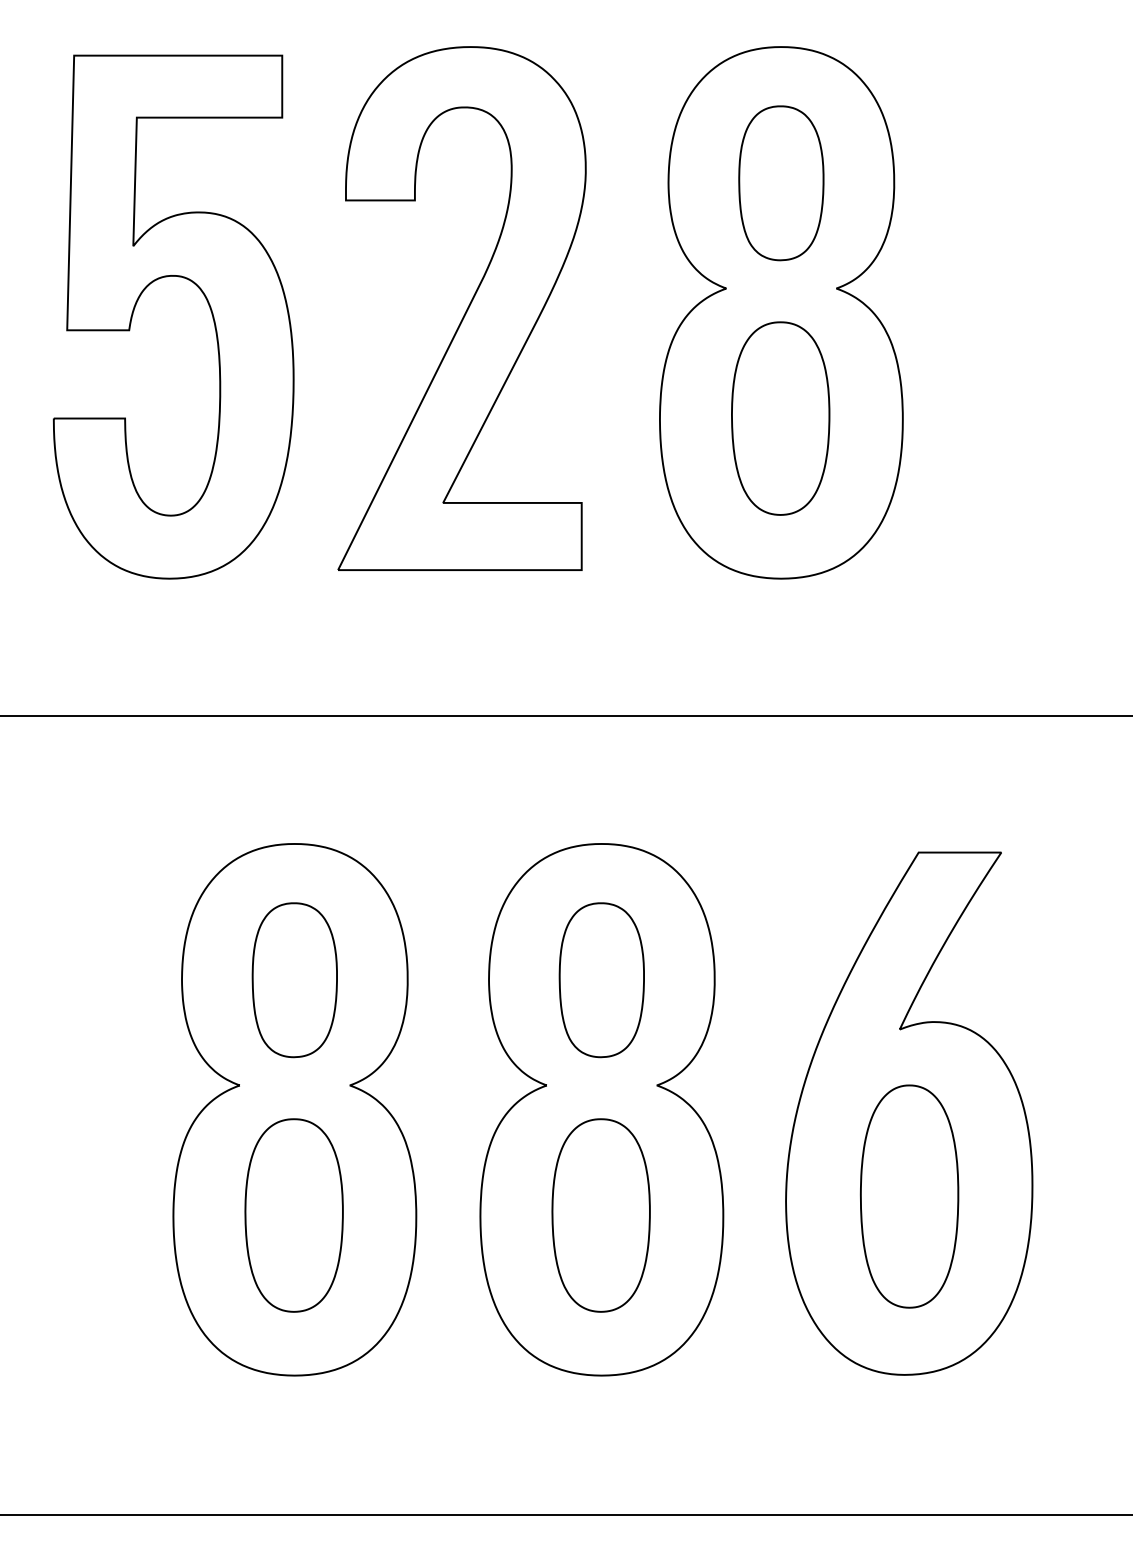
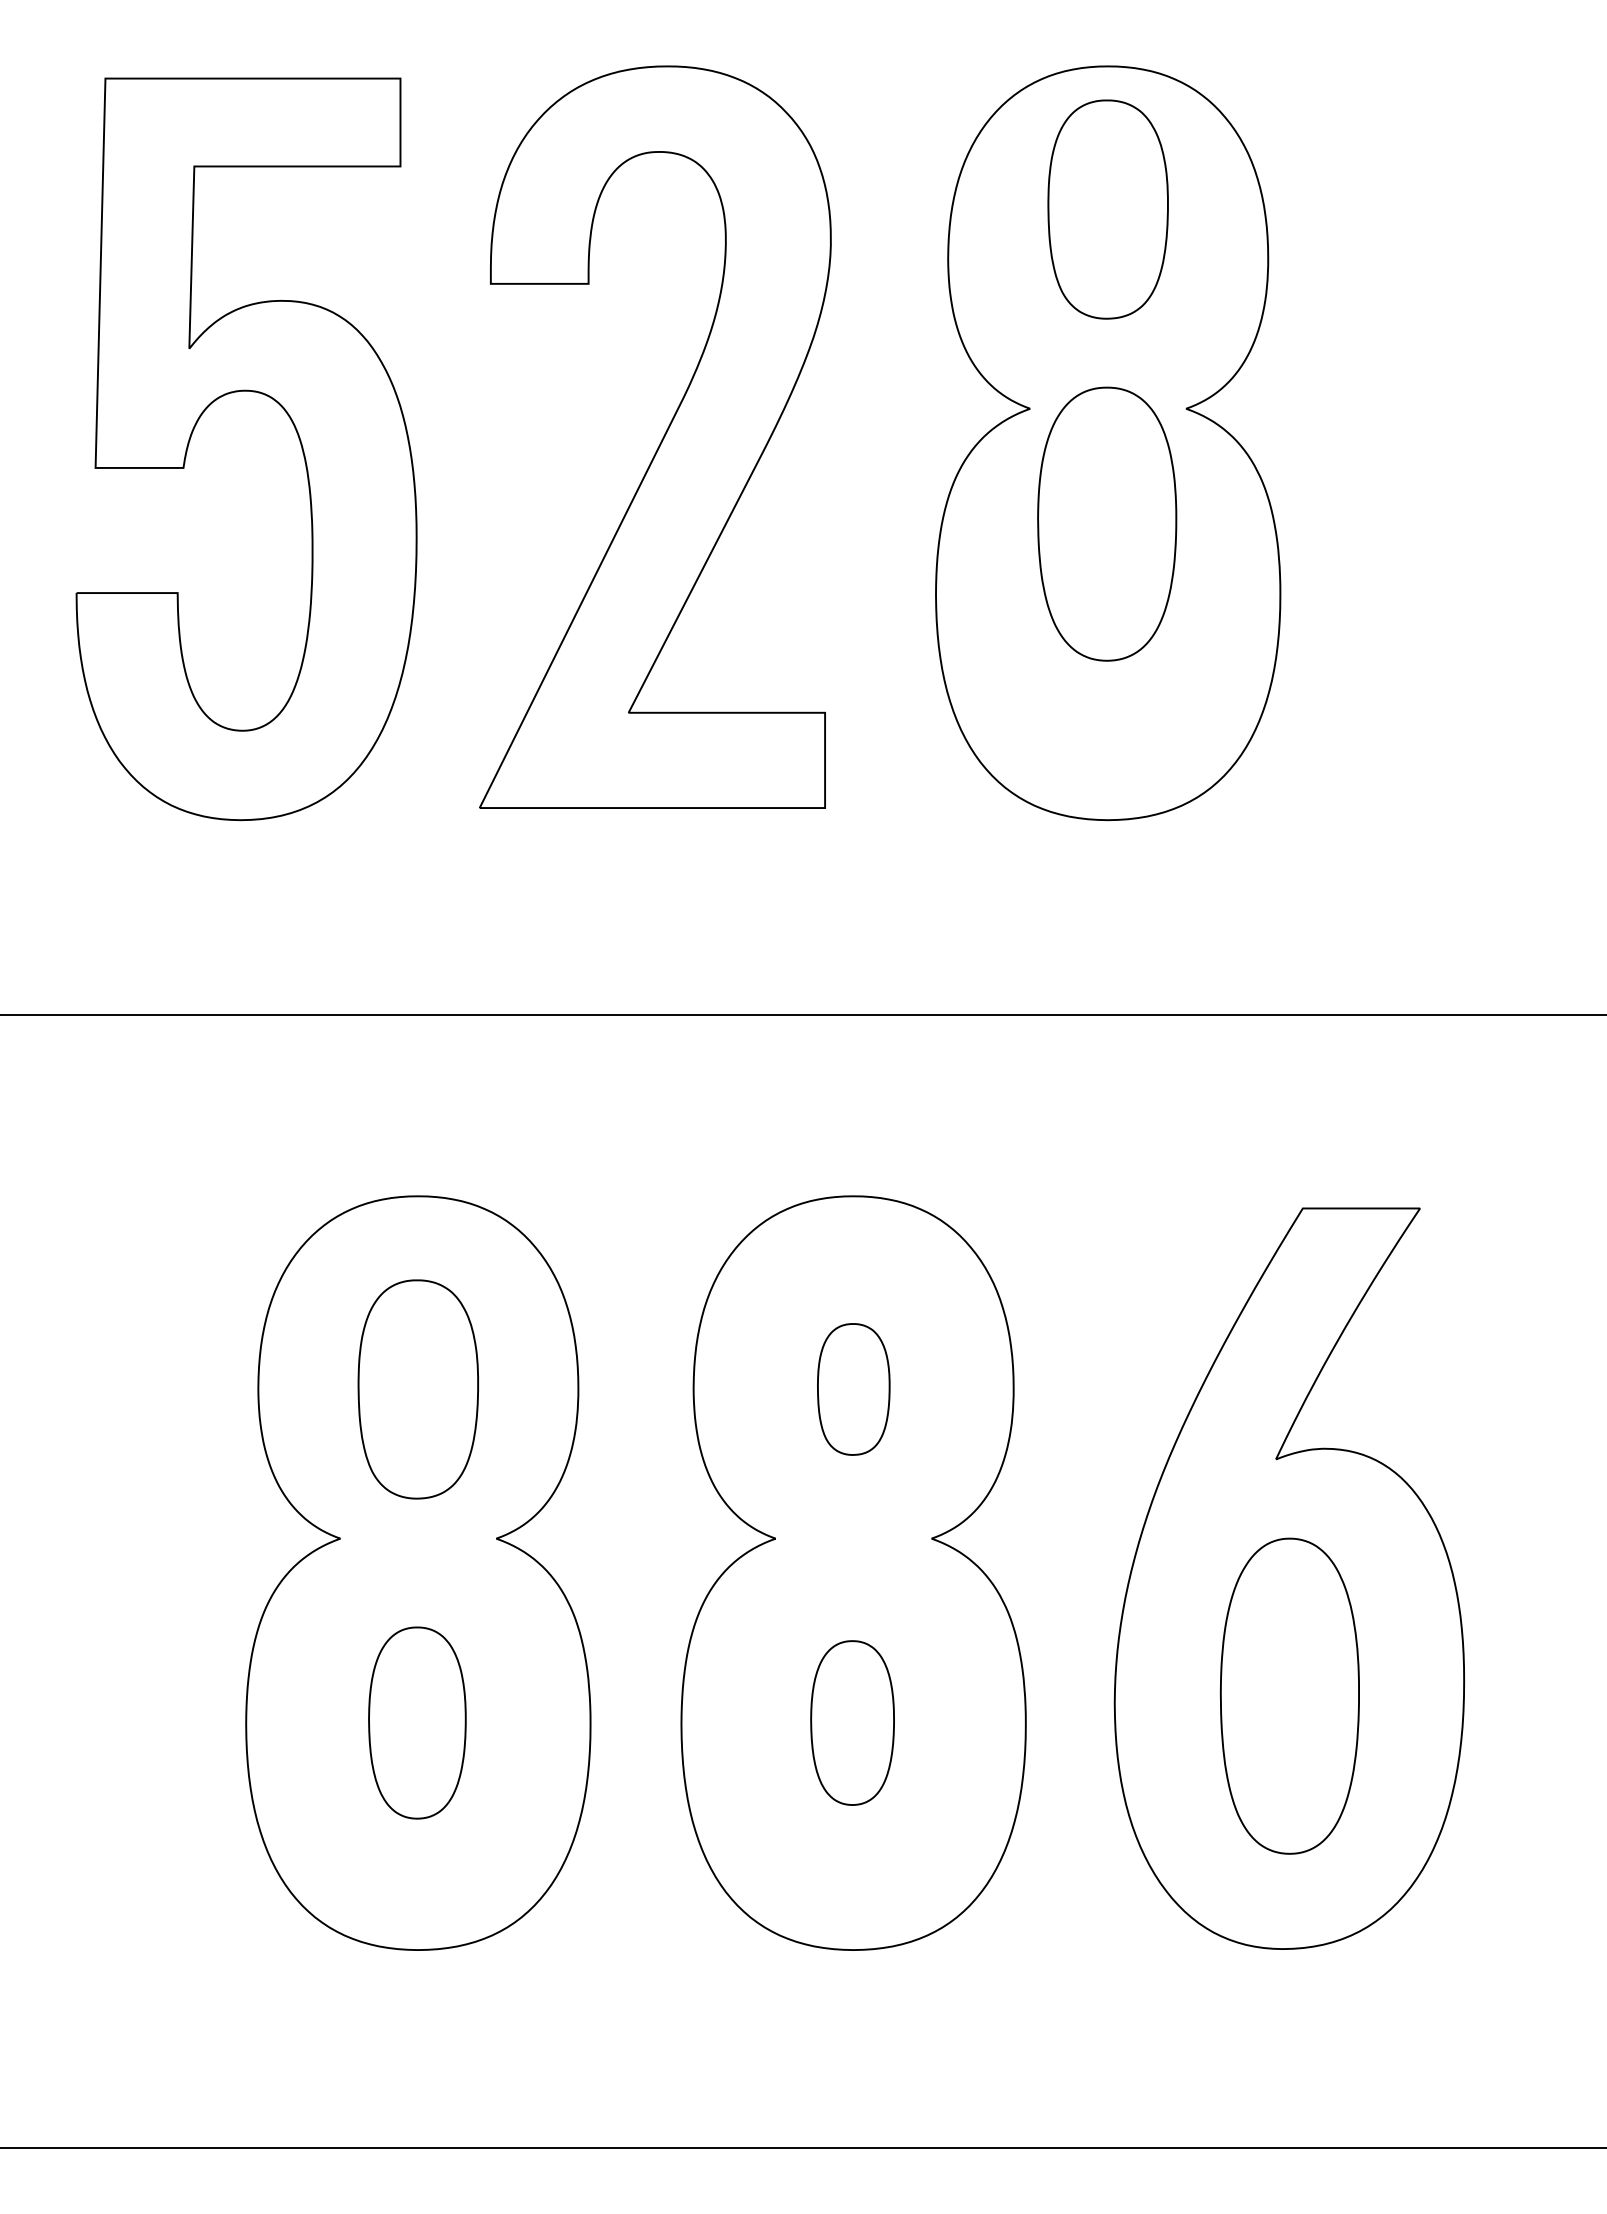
part: (780, 183) -> (1107, 209), moved
part: (780, 418) -> (1107, 523), moved
part: (601, 980) -> (853, 1389), size x0.6
part: (294, 1215) -> (417, 1722), size x0.7
part: (601, 1215) -> (852, 1722), size x0.6

